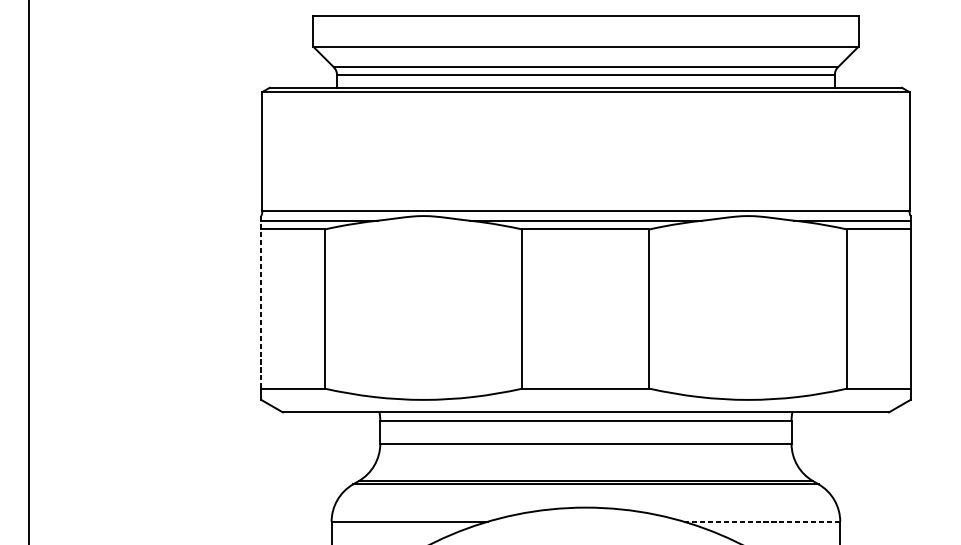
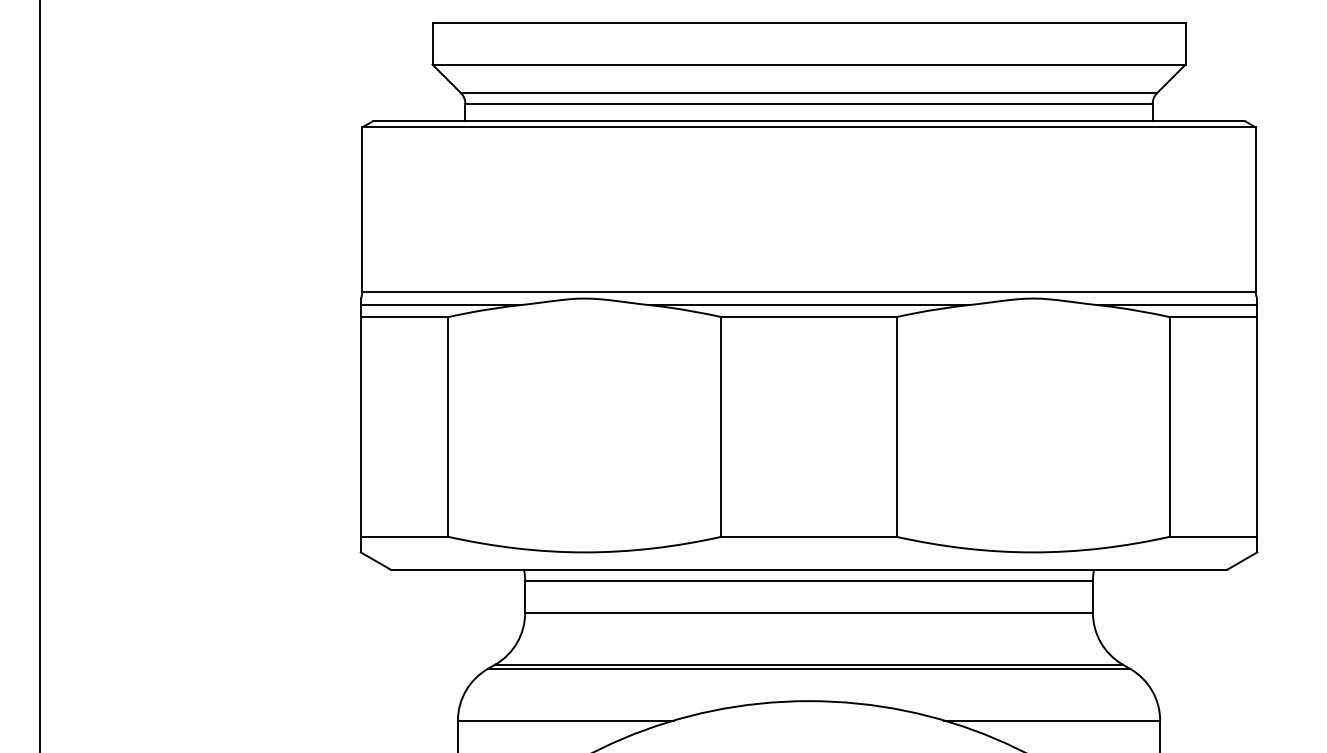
line: (261, 302) -> (360, 418), dashed -> solid
line: (761, 521) -> (1051, 720), dashed -> solid

